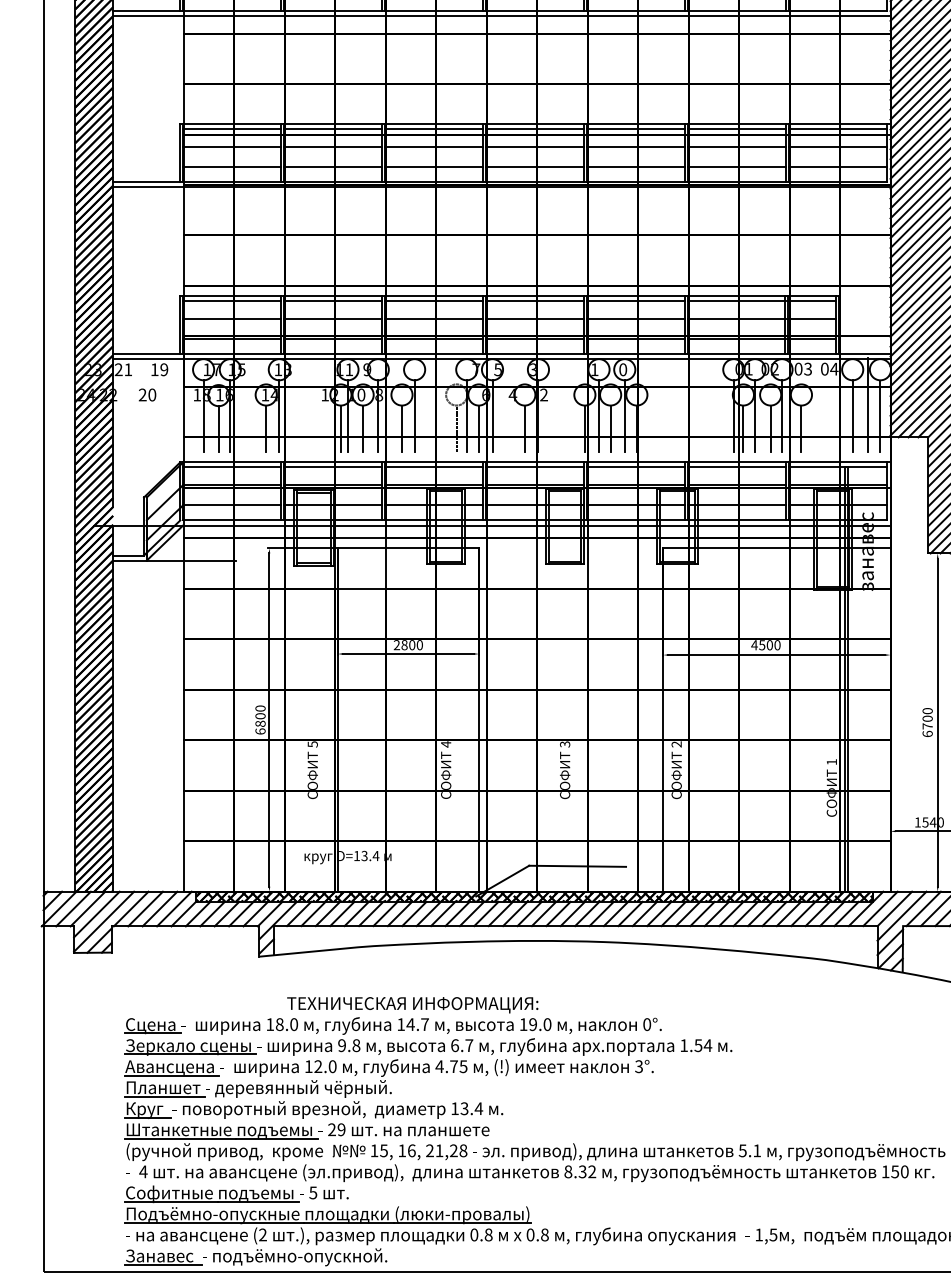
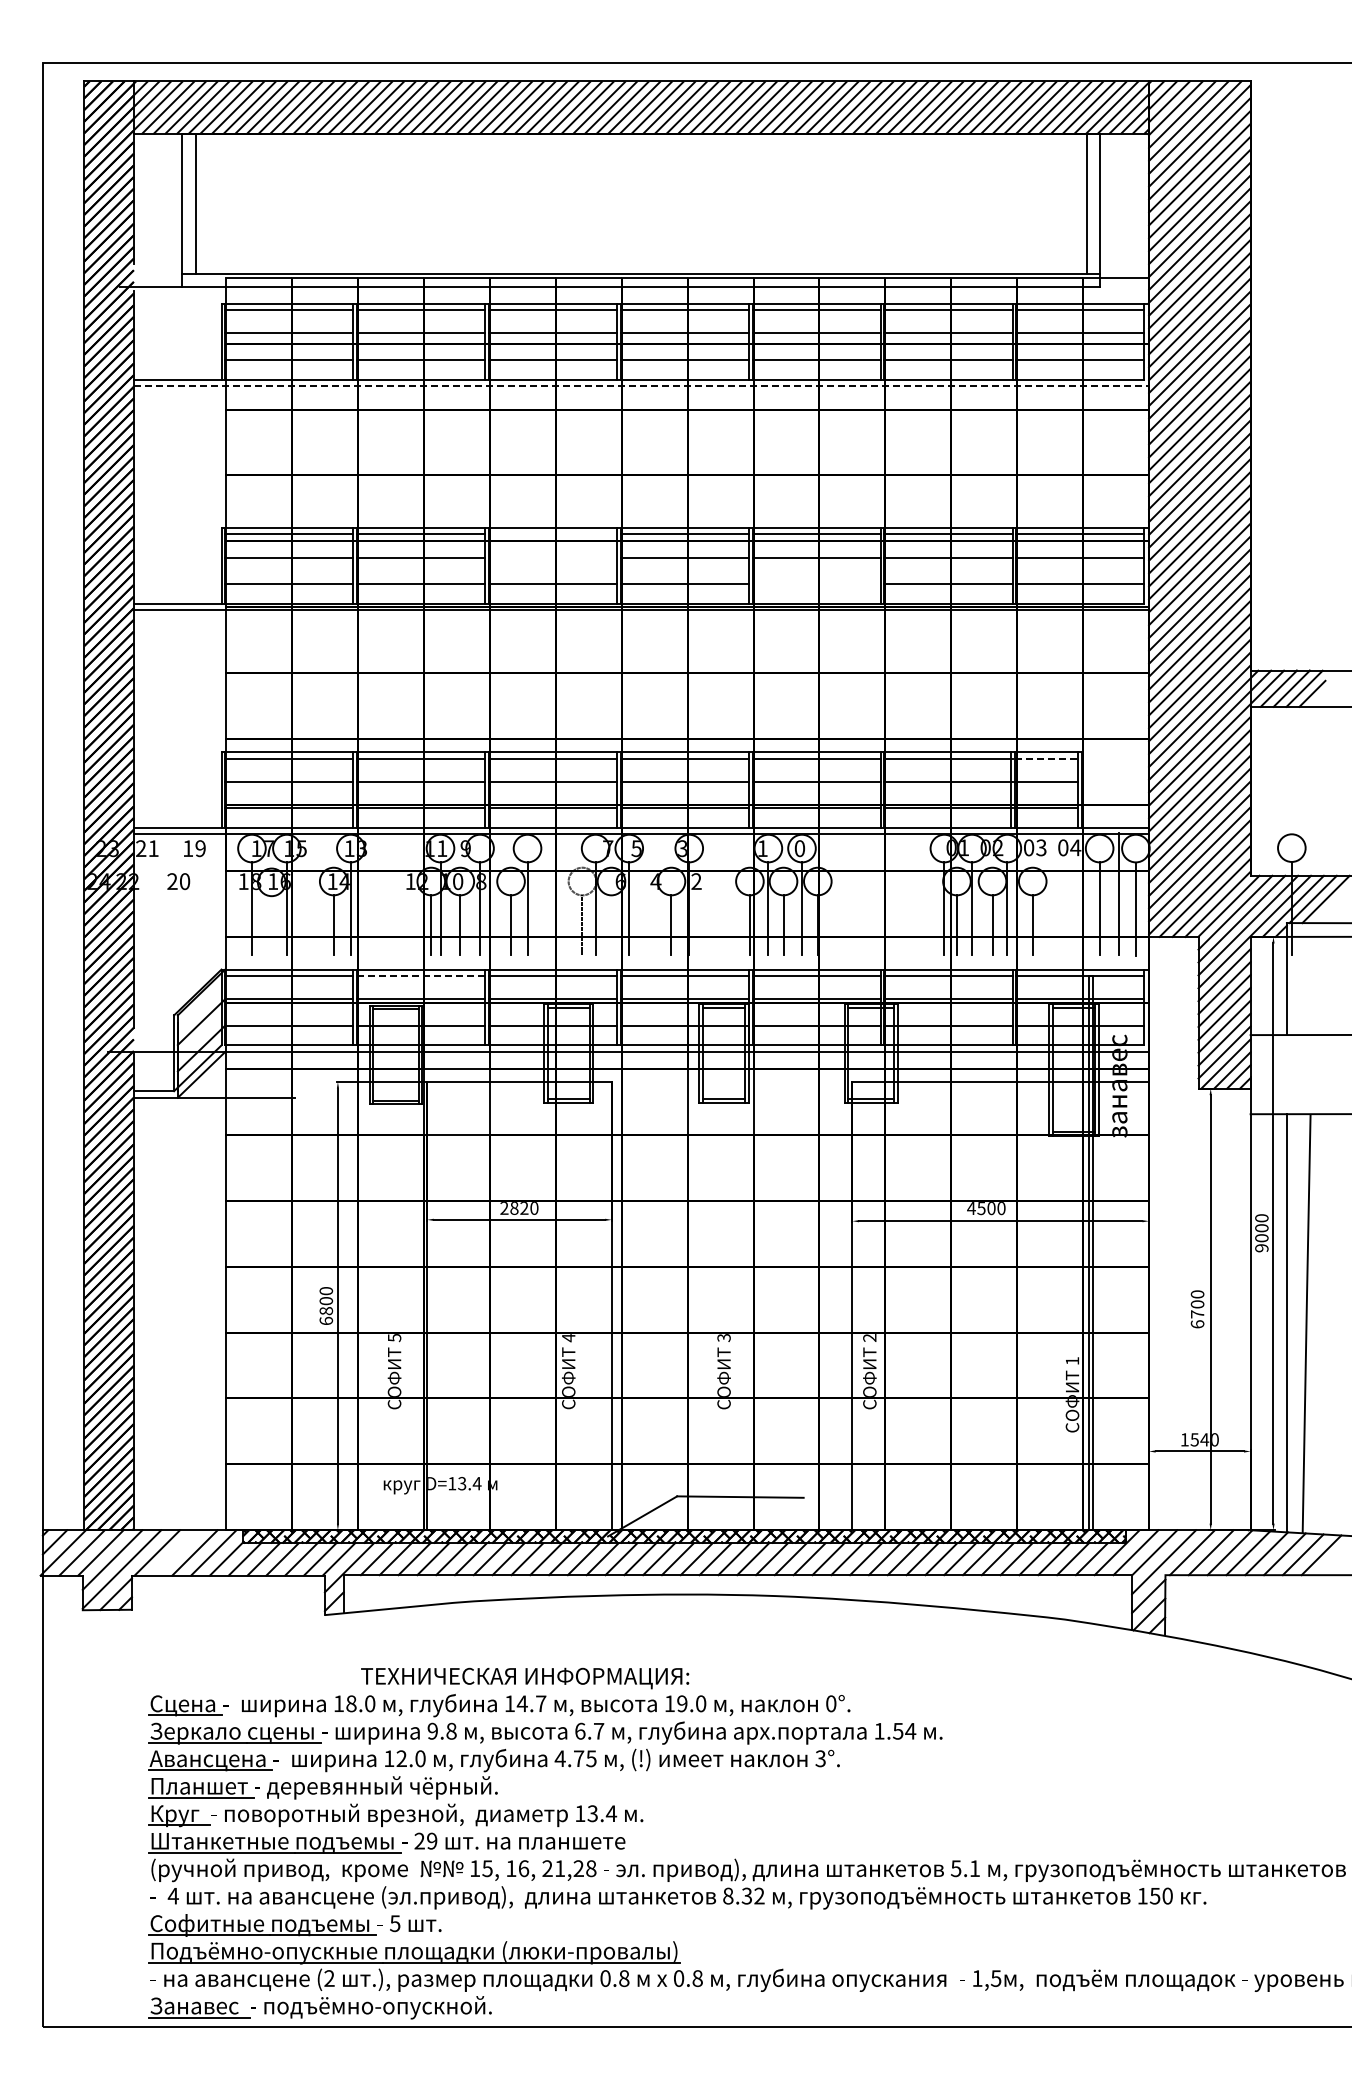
line: (501, 15) -> (641, 386), solid -> dashed
line: (433, 129) -> (552, 534), removed
line: (433, 146) -> (552, 557), removed
line: (635, 166) -> (816, 583), removed
line: (811, 300) -> (1046, 758), solid -> dashed
line: (218, 428) -> (271, 925), removed
line: (478, 428) -> (611, 925), removed
line: (333, 467) -> (421, 976), solid -> dashed
text: (412, 645) -> (524, 1208), 2800 -> 2820
line: (145, 908) -> (175, 1552), removed

